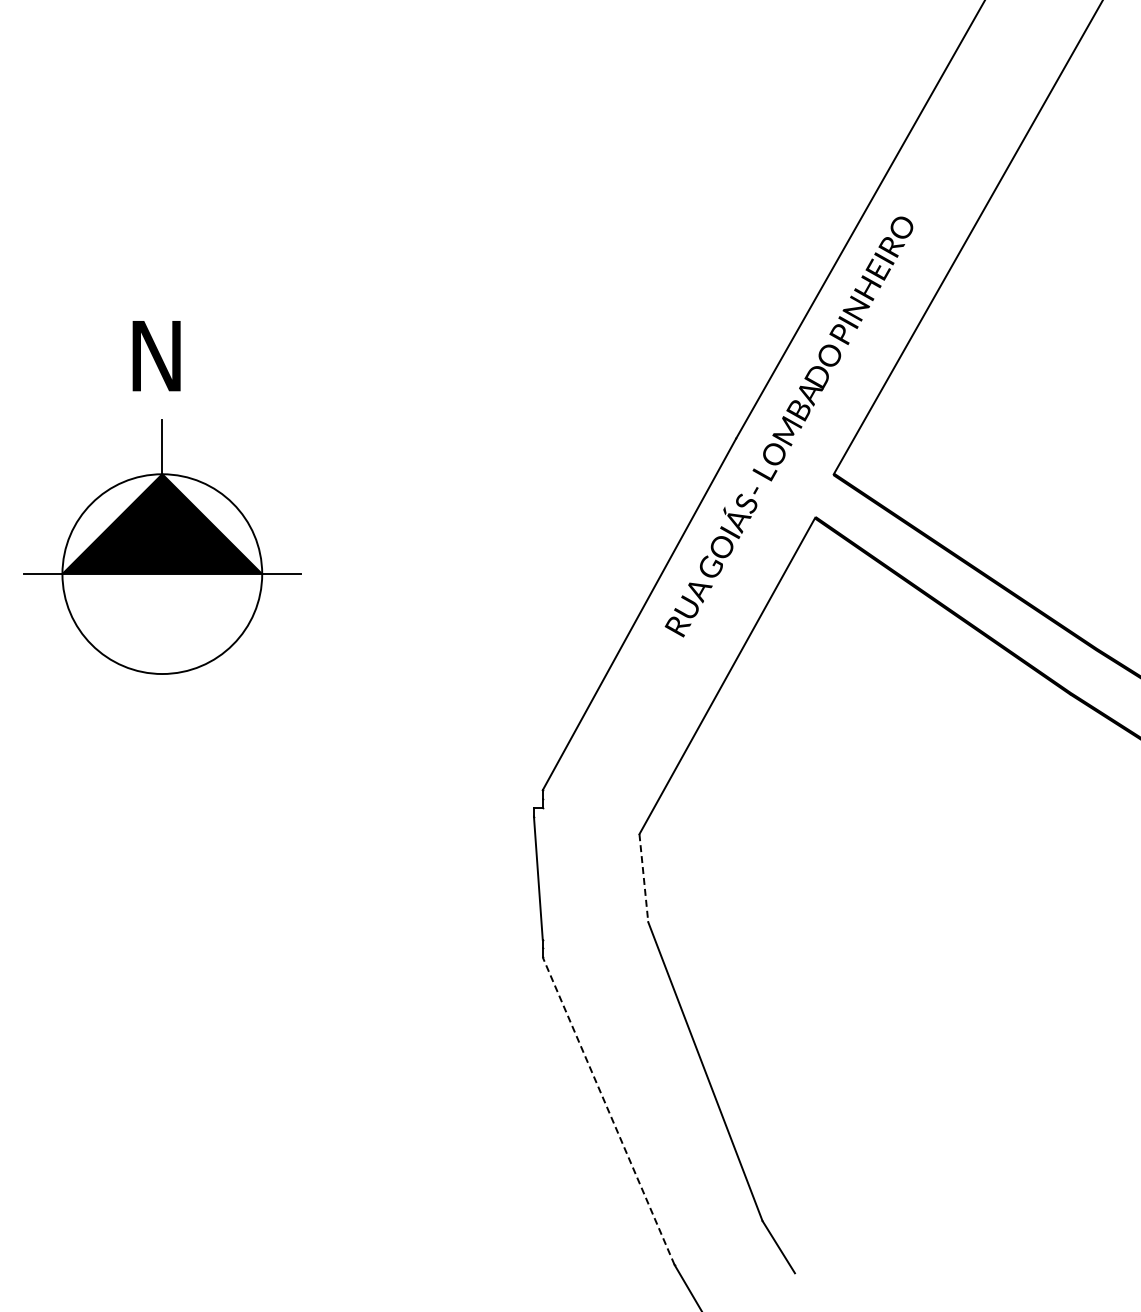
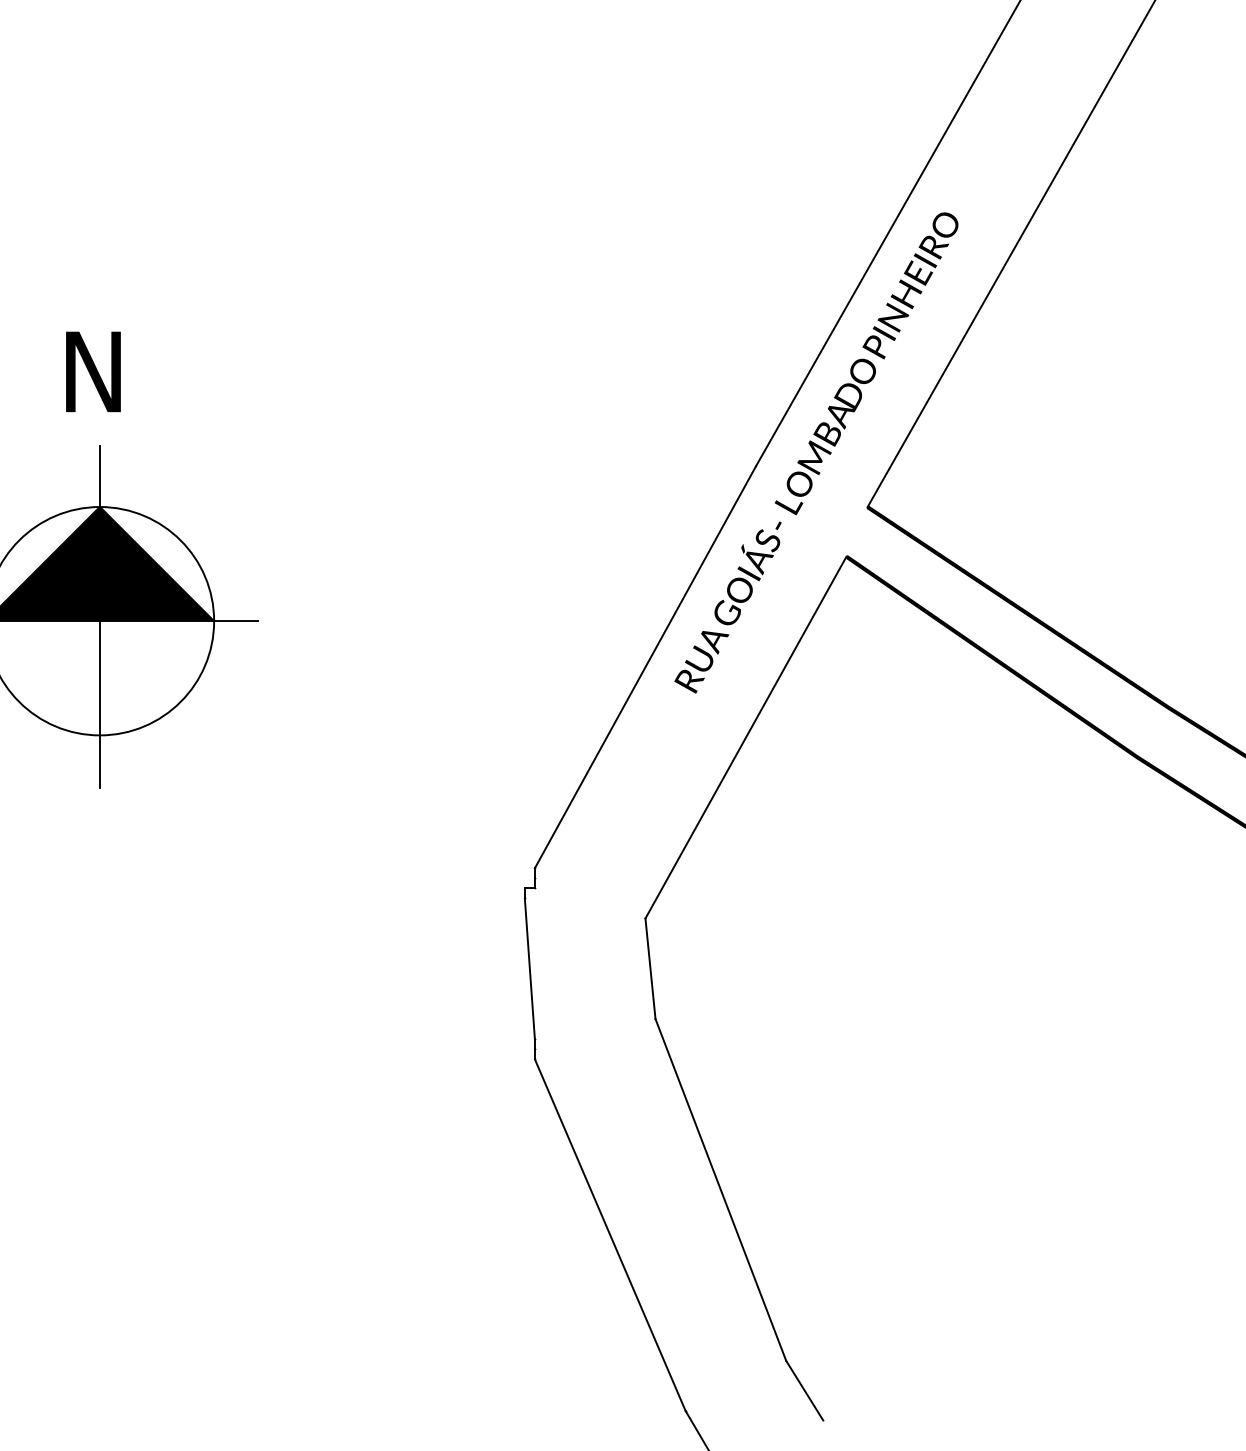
line: (162, 647) -> (100, 705), added
line: (643, 878) -> (650, 969), dashed -> solid
line: (608, 1110) -> (610, 1234), dashed -> solid

